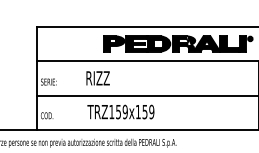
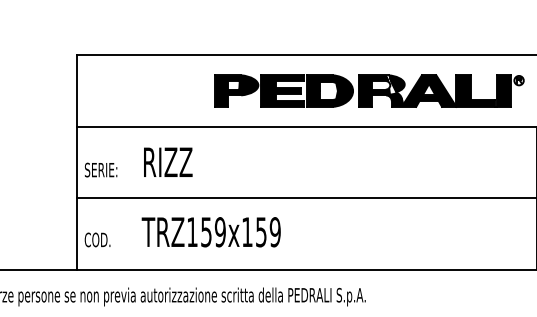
text: (97, 78) -> (166, 162), moved
text: (120, 111) -> (210, 231), moved

